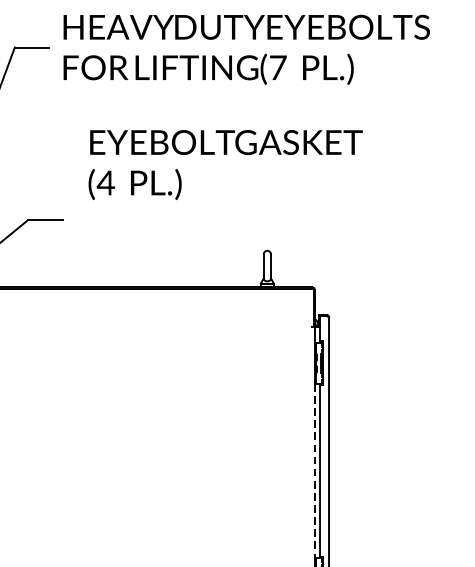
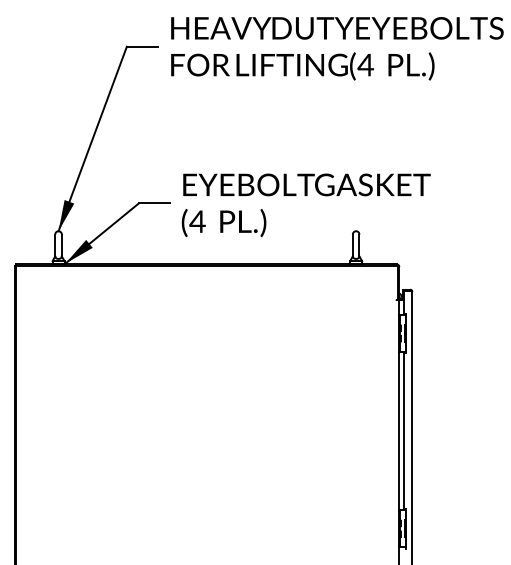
text: (277, 68) -> (365, 65), (7 -> (4
text: (224, 165) -> (305, 205), moved
line: (315, 471) -> (399, 431), dashed -> solid

